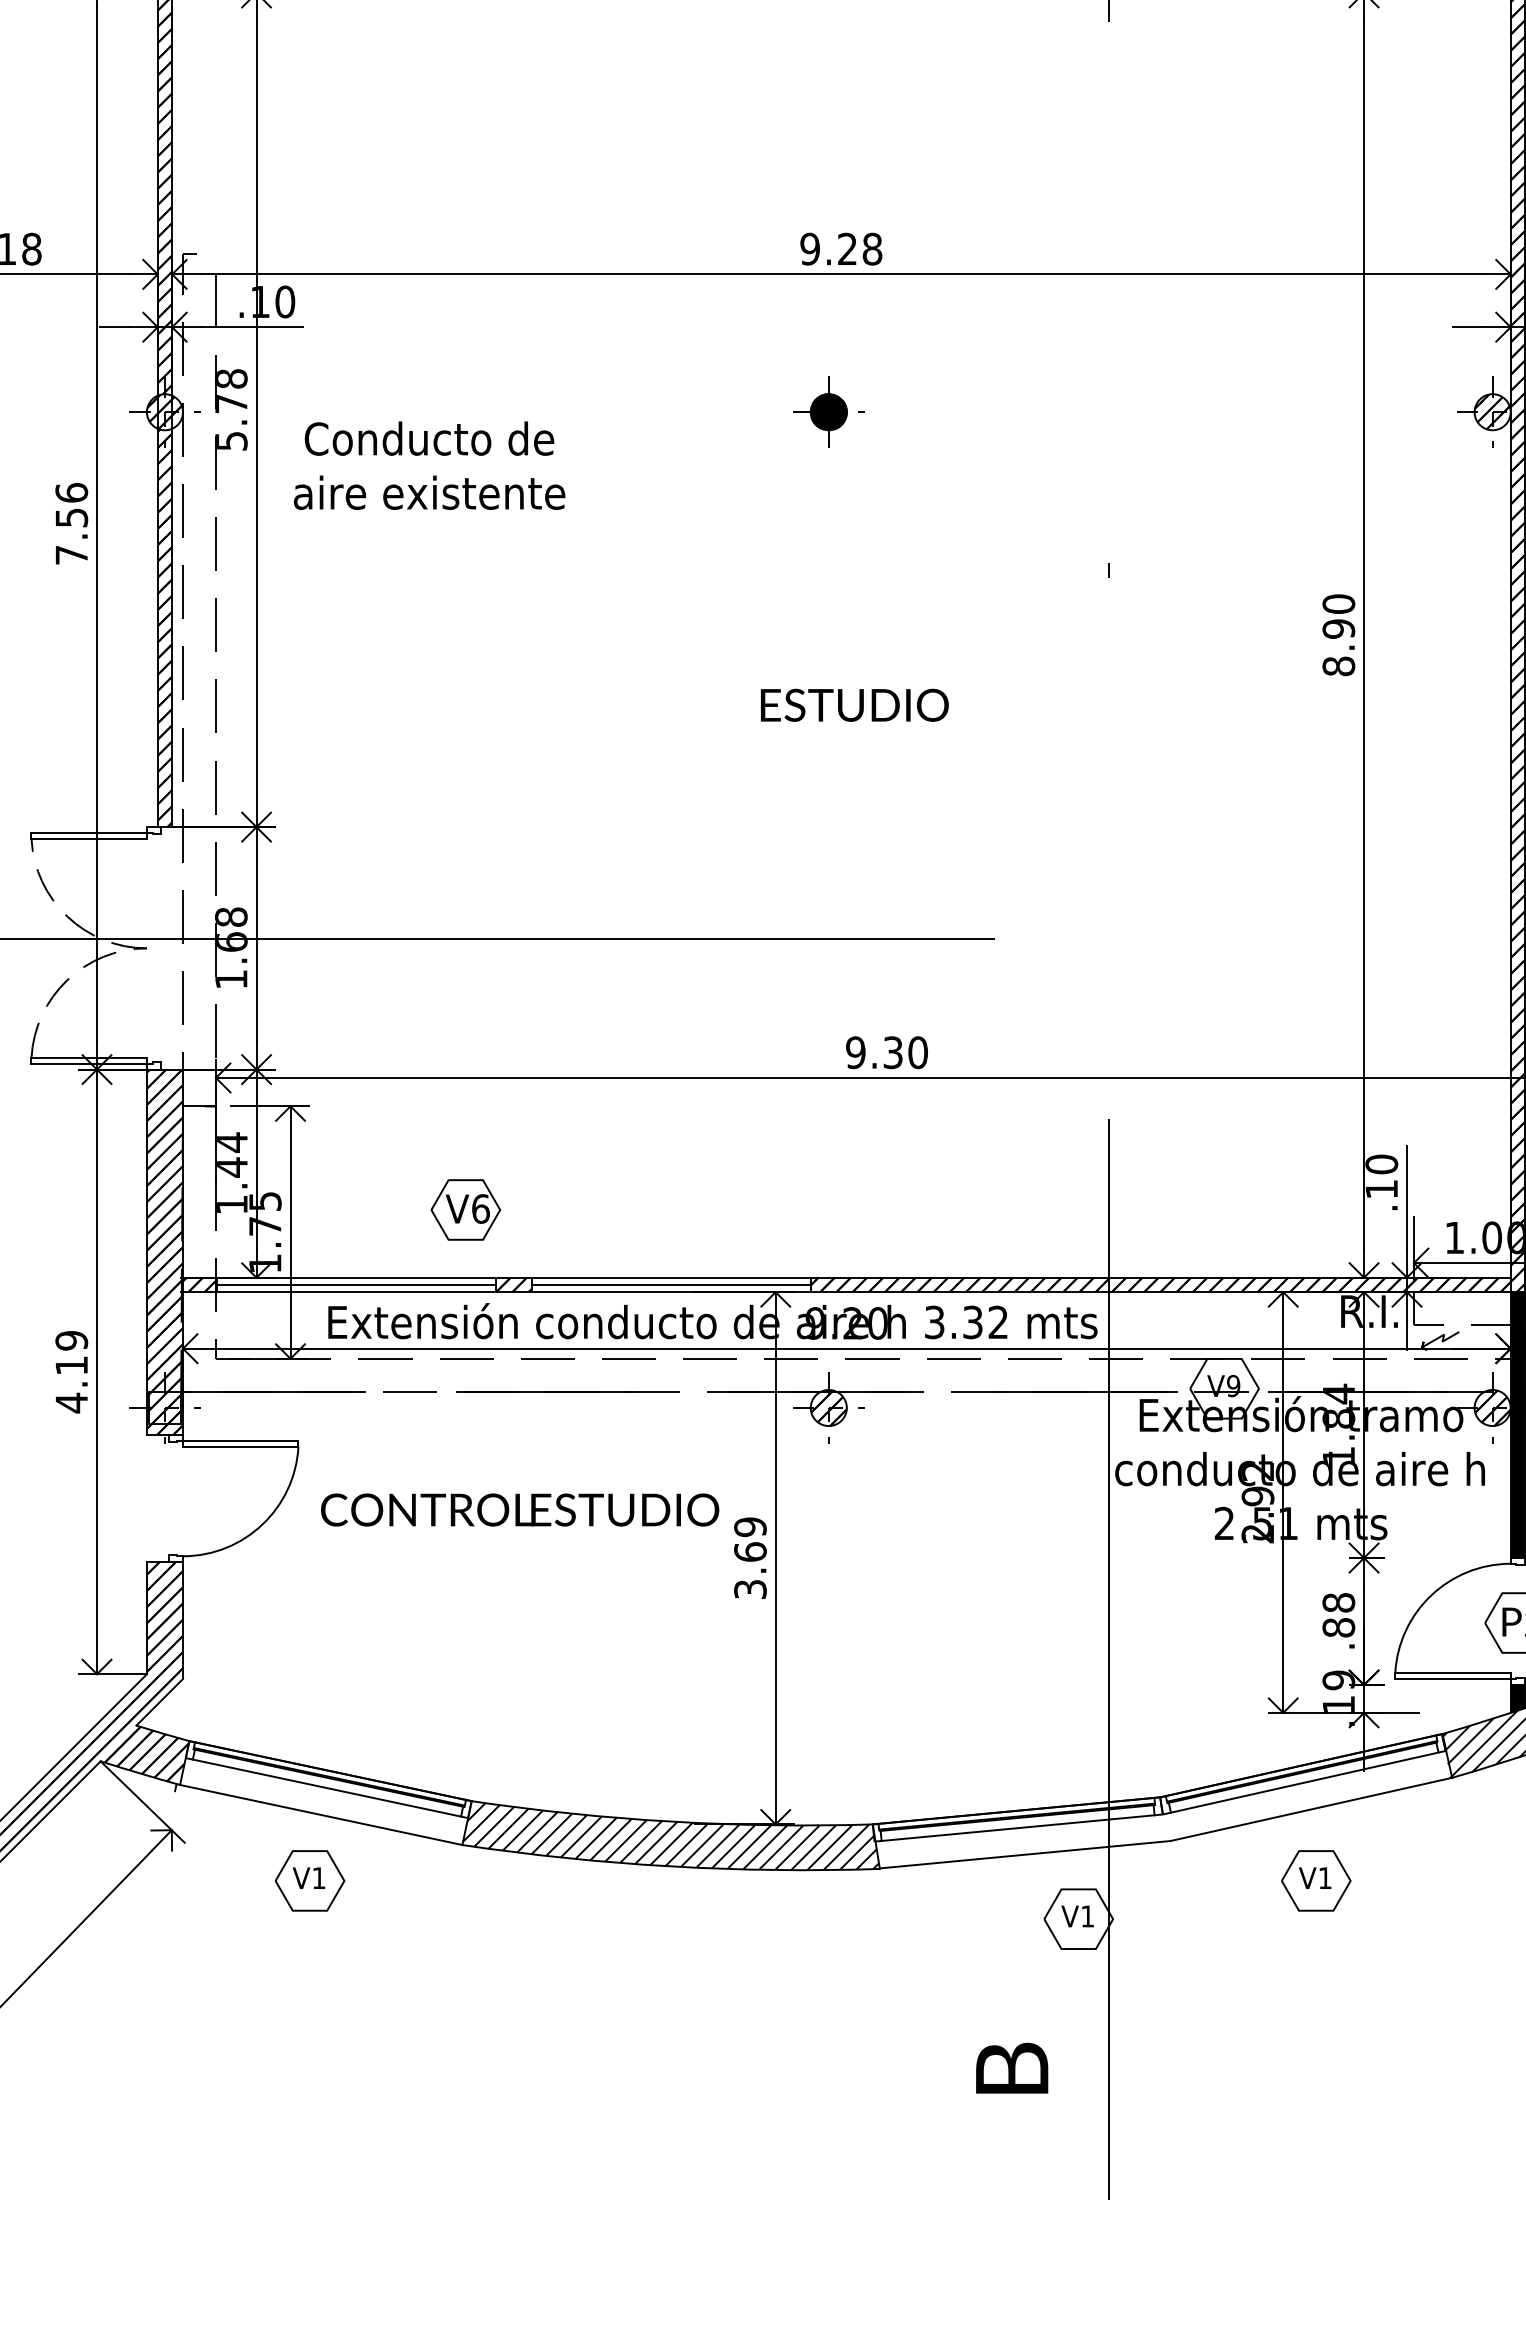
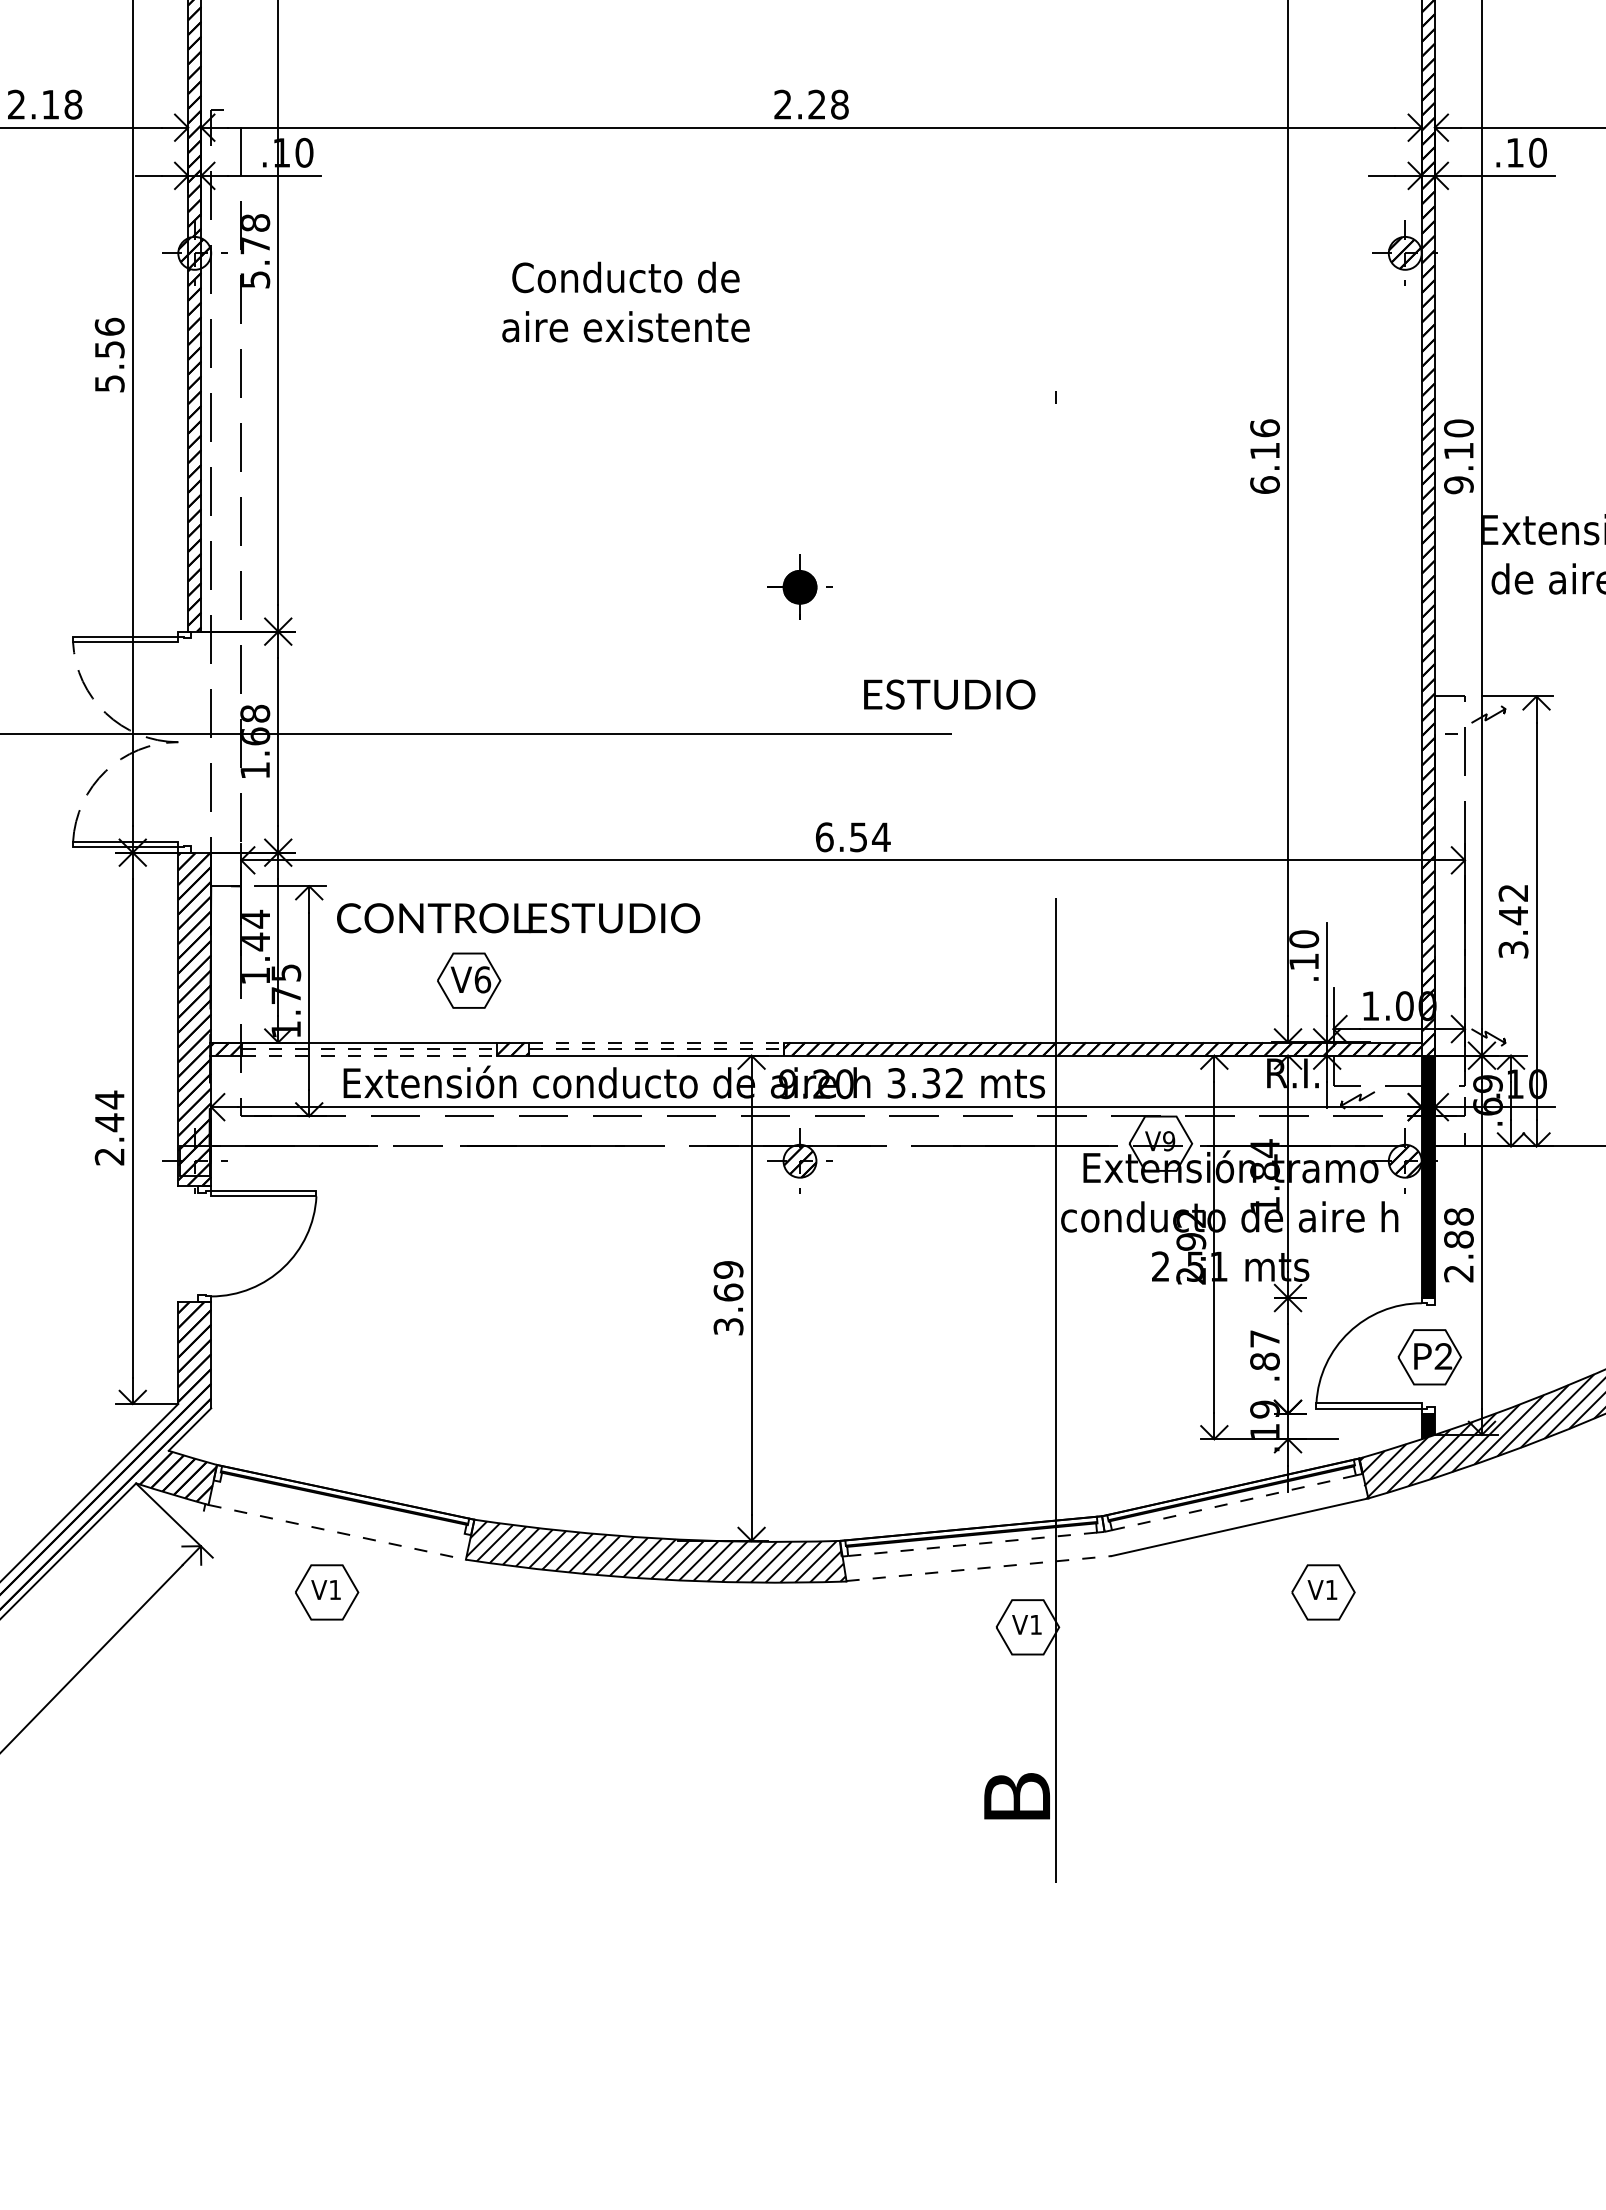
text: (809, 248) -> (782, 104), 9.28 -> 2.28
part: (828, 411) -> (799, 586), moved
text: (429, 465) -> (625, 301), moved
text: (71, 554) -> (109, 383), 7.56 -> 5.56
text: (1338, 635) -> (1264, 456), 8.90 -> 6.16
text: (854, 705) -> (949, 694), moved
text: (886, 1052) -> (852, 837), 9.30 -> 6.54
line: (672, 1277) -> (657, 1042), solid -> dashed
line: (357, 1285) -> (370, 1049), solid -> dashed
line: (672, 1285) -> (657, 1049), solid -> dashed
line: (357, 1292) -> (370, 1055), solid -> dashed
text: (71, 1372) -> (109, 1128), 4.19 -> 2.44
text: (520, 1510) -> (518, 918), moved
text: (1338, 1602) -> (1264, 1338), .88 -> .87
line: (1304, 1782) -> (1233, 1502), solid -> dashed
line: (327, 1787) -> (342, 1507), removed
line: (321, 1815) -> (337, 1532), solid -> dashed
line: (1018, 1828) -> (972, 1544), solid -> dashed
line: (1025, 1854) -> (979, 1568), solid -> dashed
part: (1316, 1880) -> (1323, 1592), moved
text: (1011, 2068) -> (1016, 1796), moved

